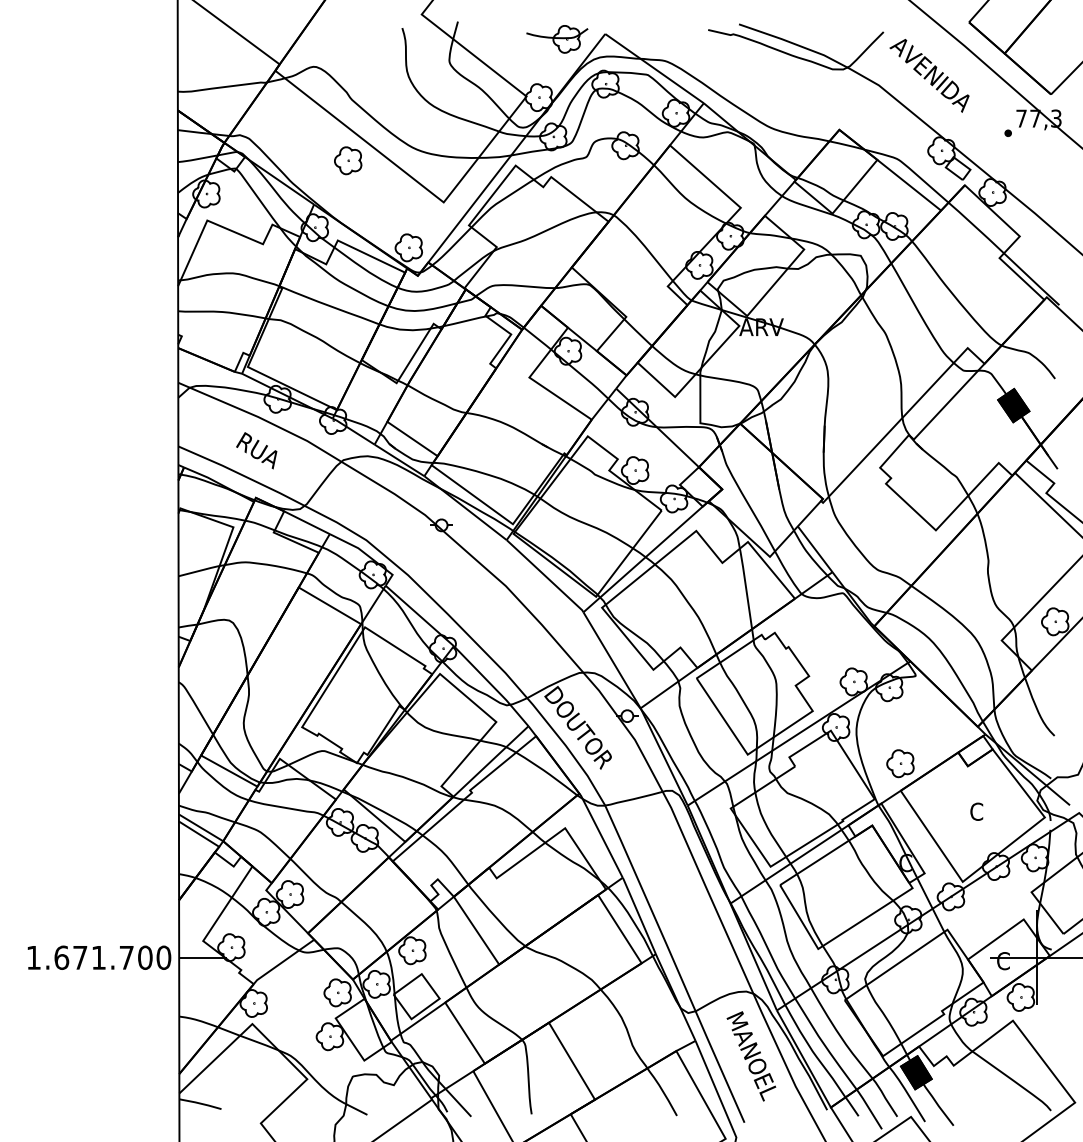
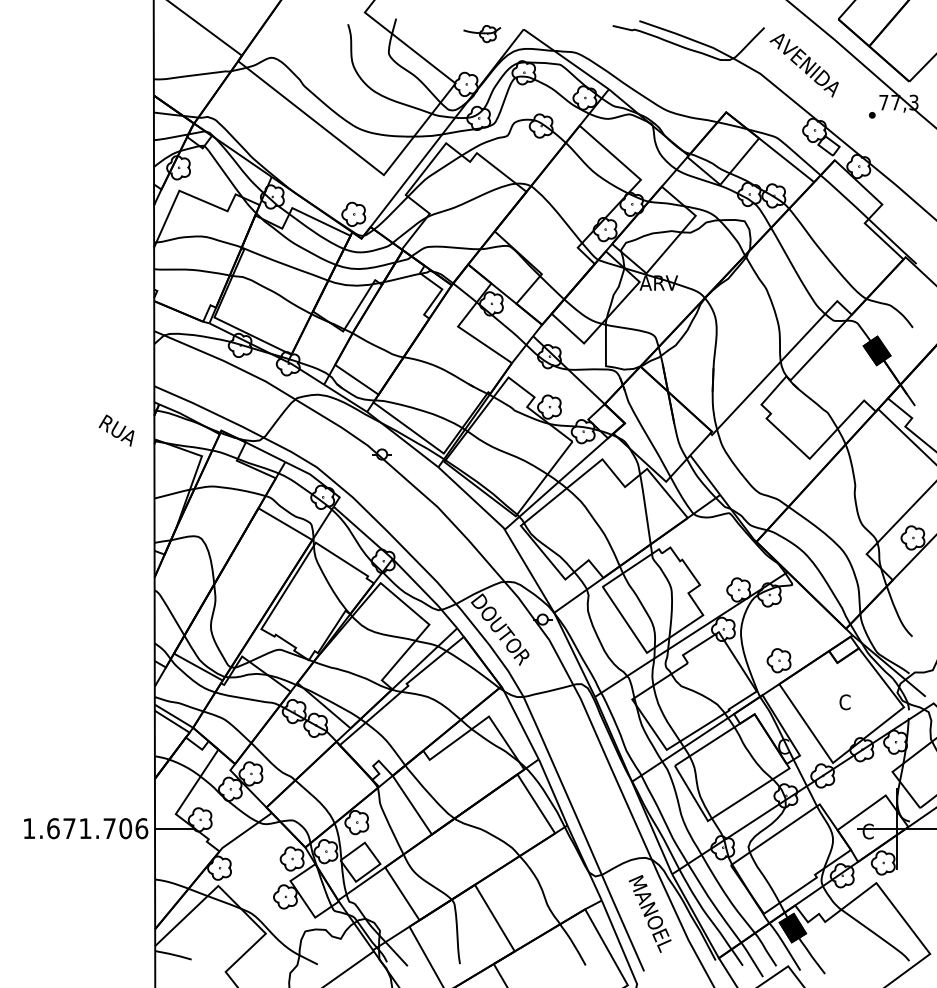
part: (557, 39) -> (482, 34), size x0.7
part: (348, 160) -> (301, 138), removed
text: (256, 450) -> (116, 430), moved
text: (163, 957) -> (141, 828), 1.671.700 -> 1.671.706

